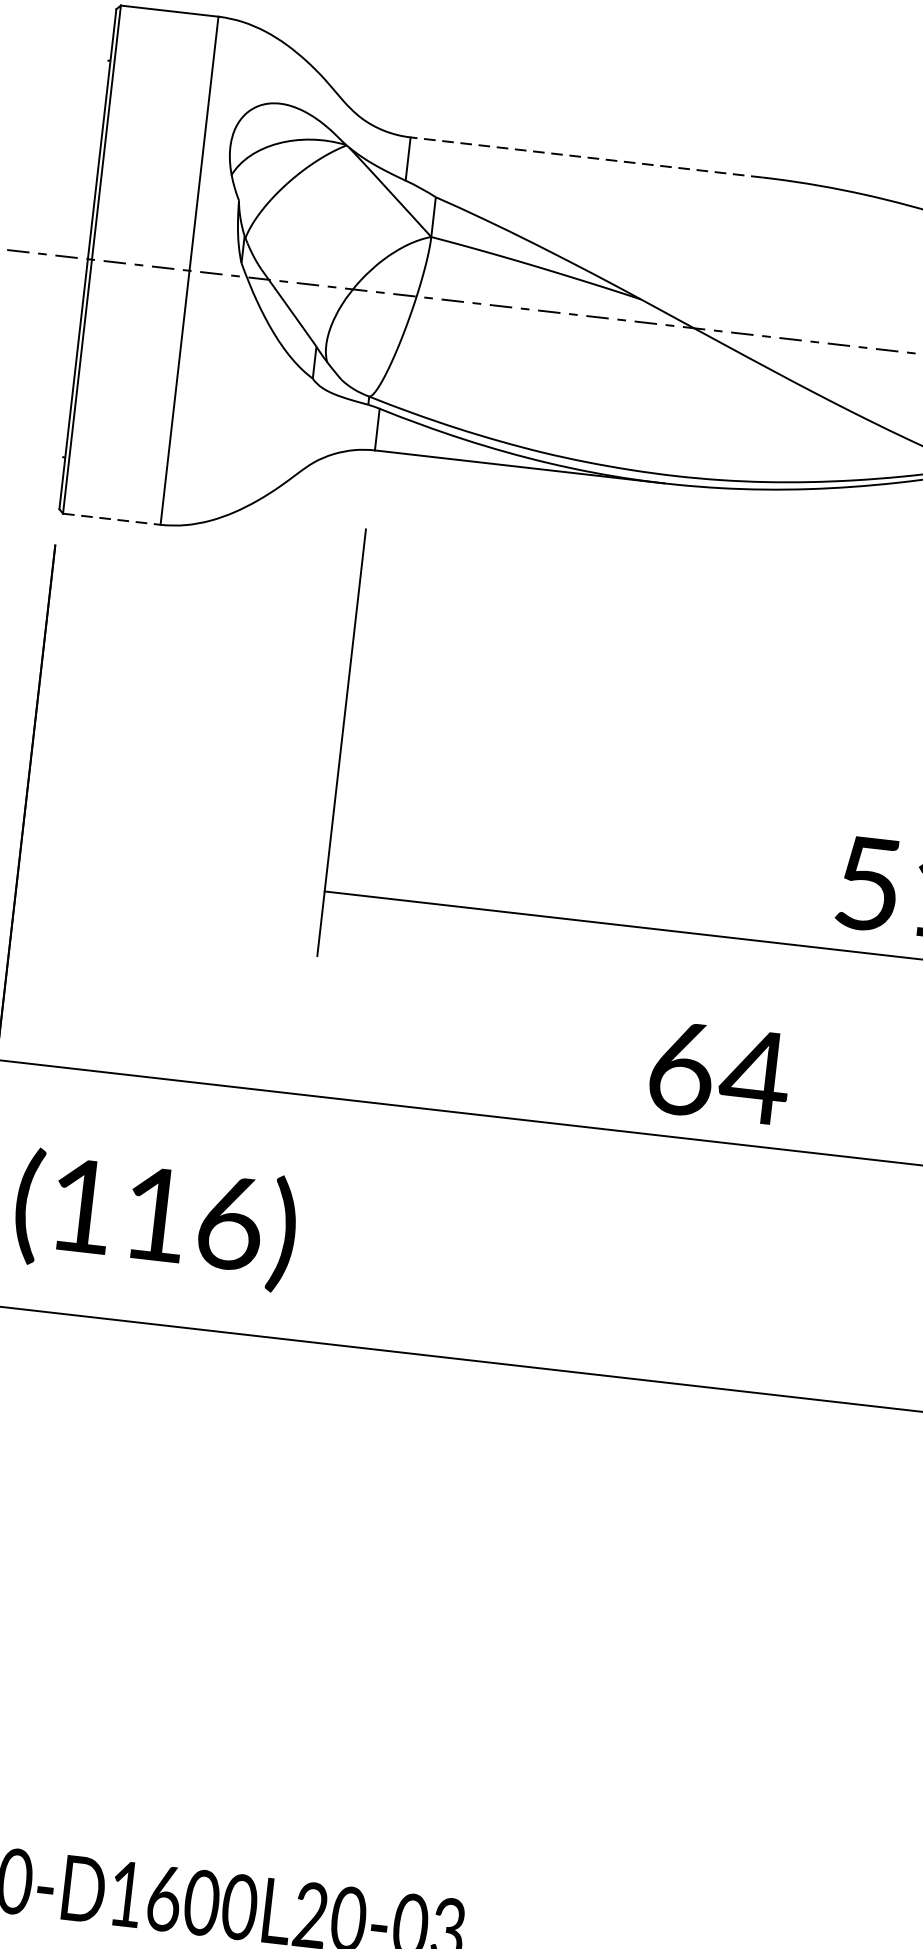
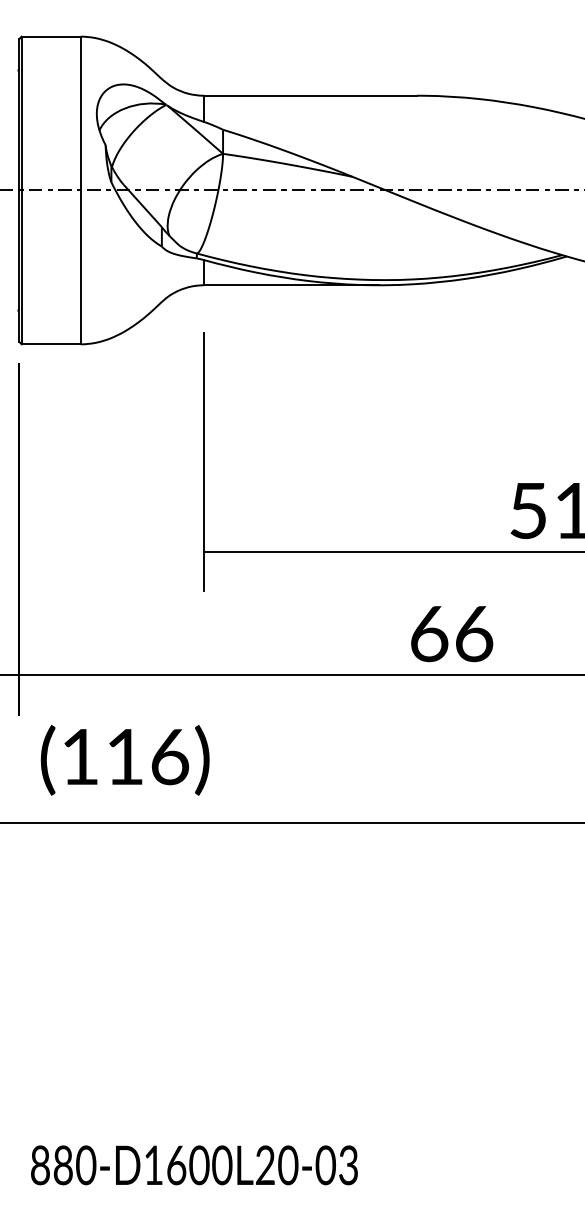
line: (586, 157) -> (310, 95), dashed -> solid
line: (112, 519) -> (51, 344), dashed -> solid
text: (754, 1077) -> (473, 634), 64 -> 66

